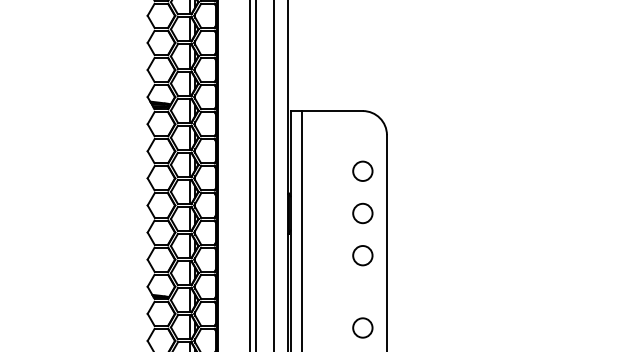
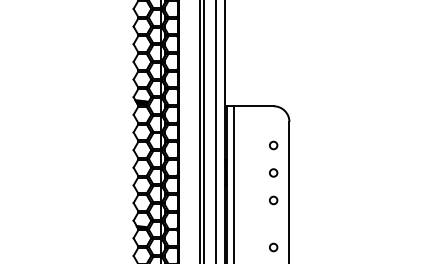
circle: (362, 171) -> (273, 145), size x0.6
circle: (362, 212) -> (273, 172), size x0.6
circle: (362, 255) -> (273, 200), size x0.6
circle: (362, 327) -> (273, 247), size x0.6

